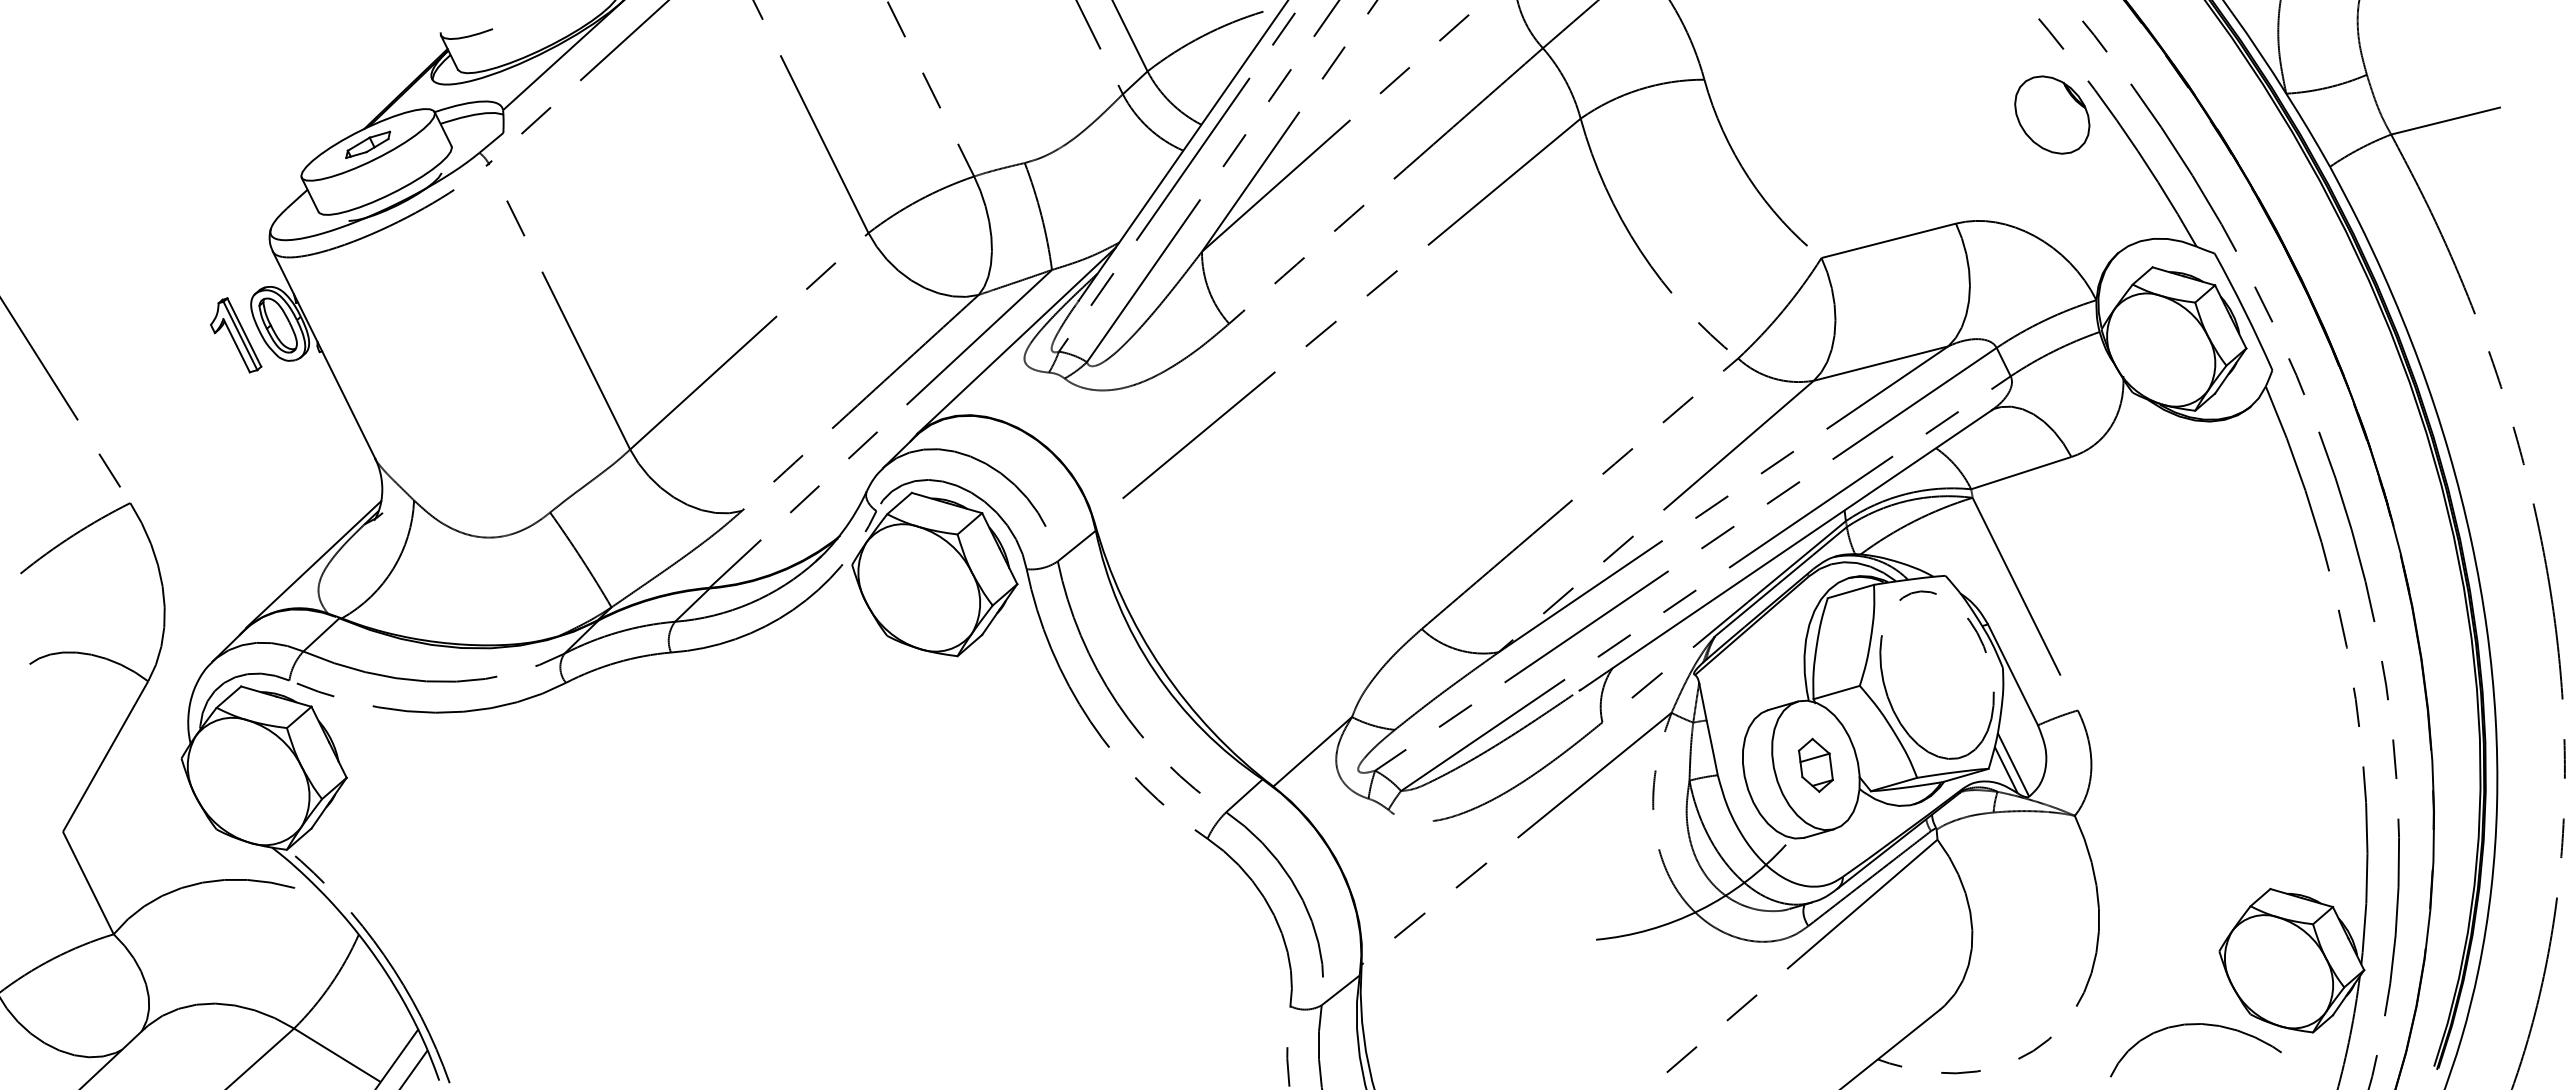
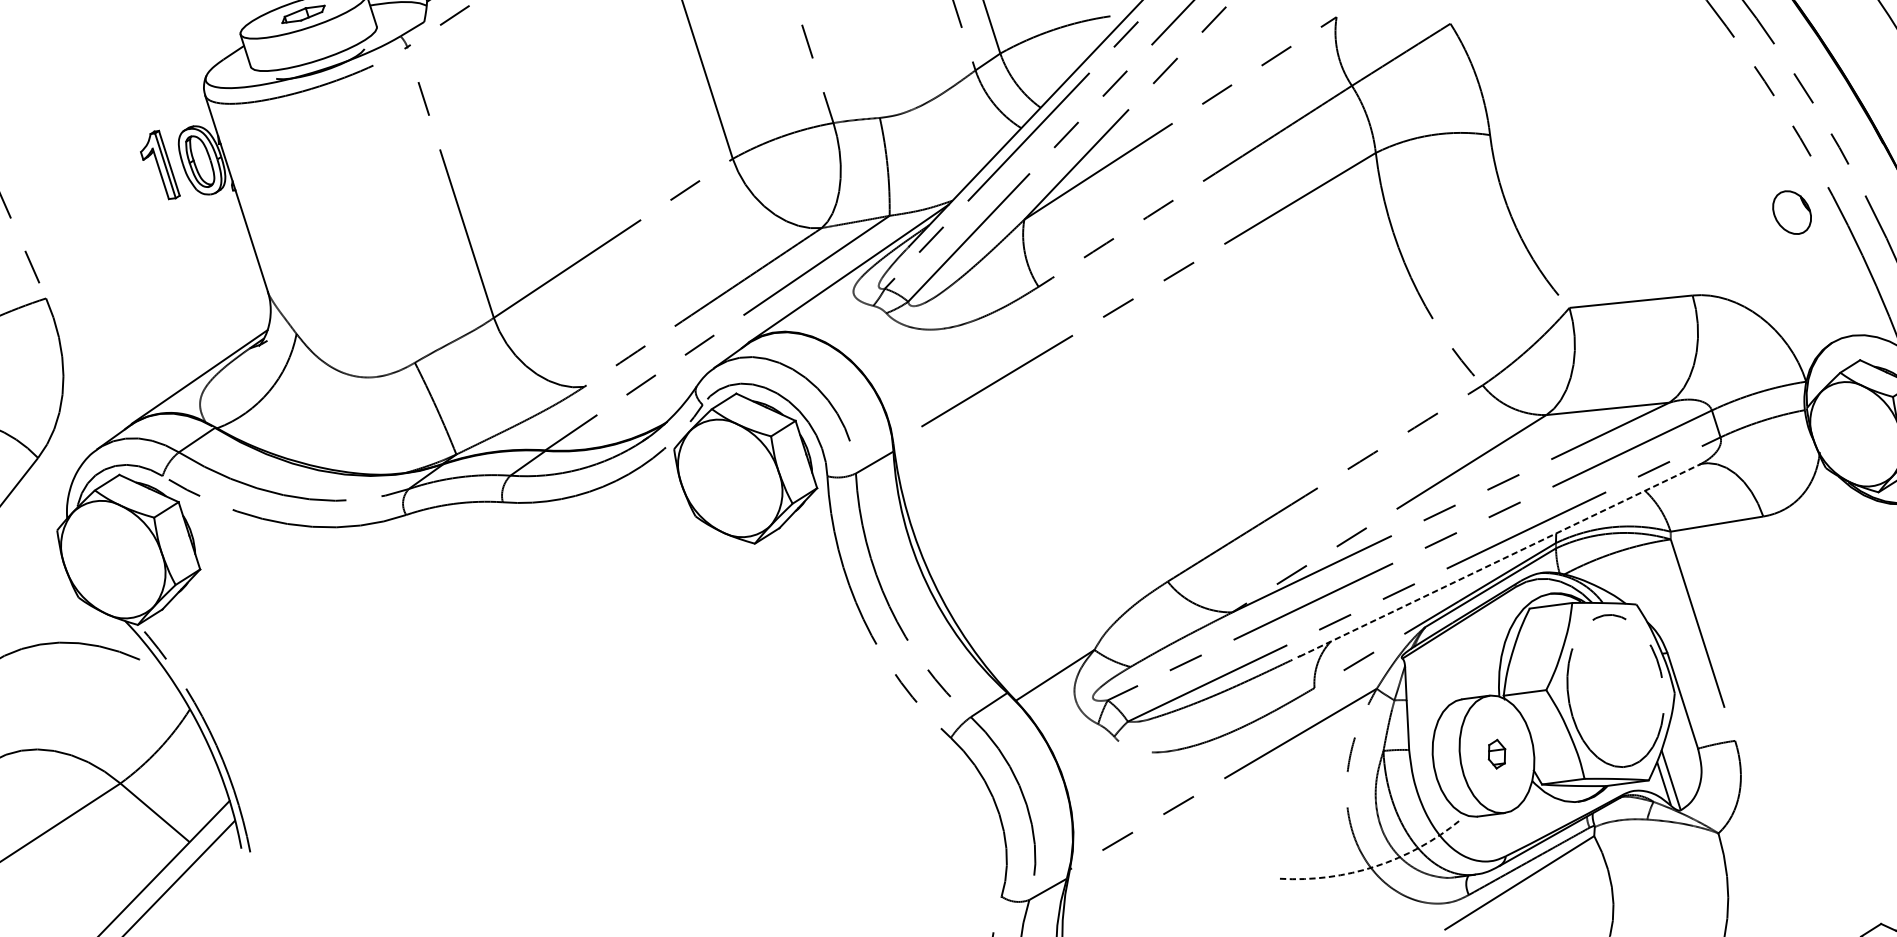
part: (2052, 114) -> (1792, 212), size x0.6
line: (1786, 550) -> (1499, 561), solid -> dashed
part: (1815, 764) -> (1496, 753), size x0.6
arc: (1700, 910) -> (1375, 866), solid -> dashed

